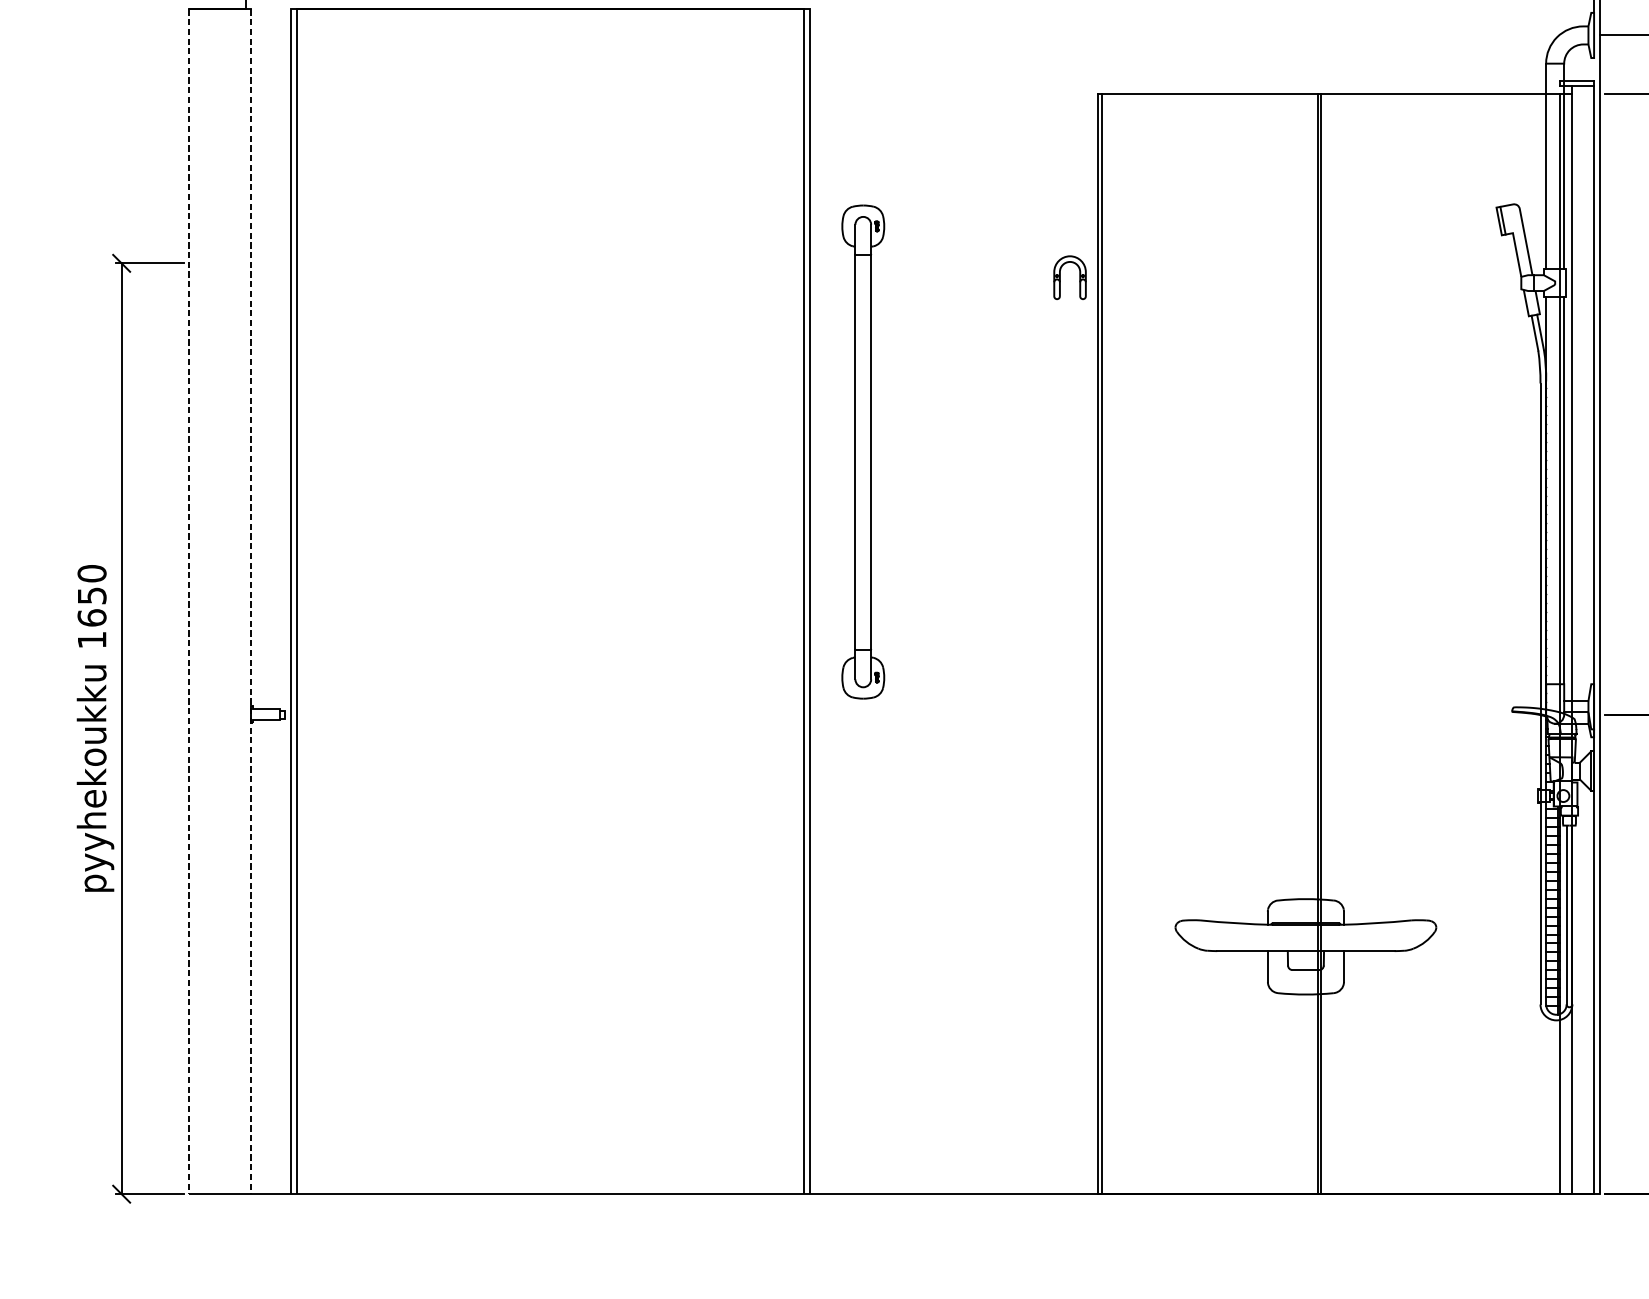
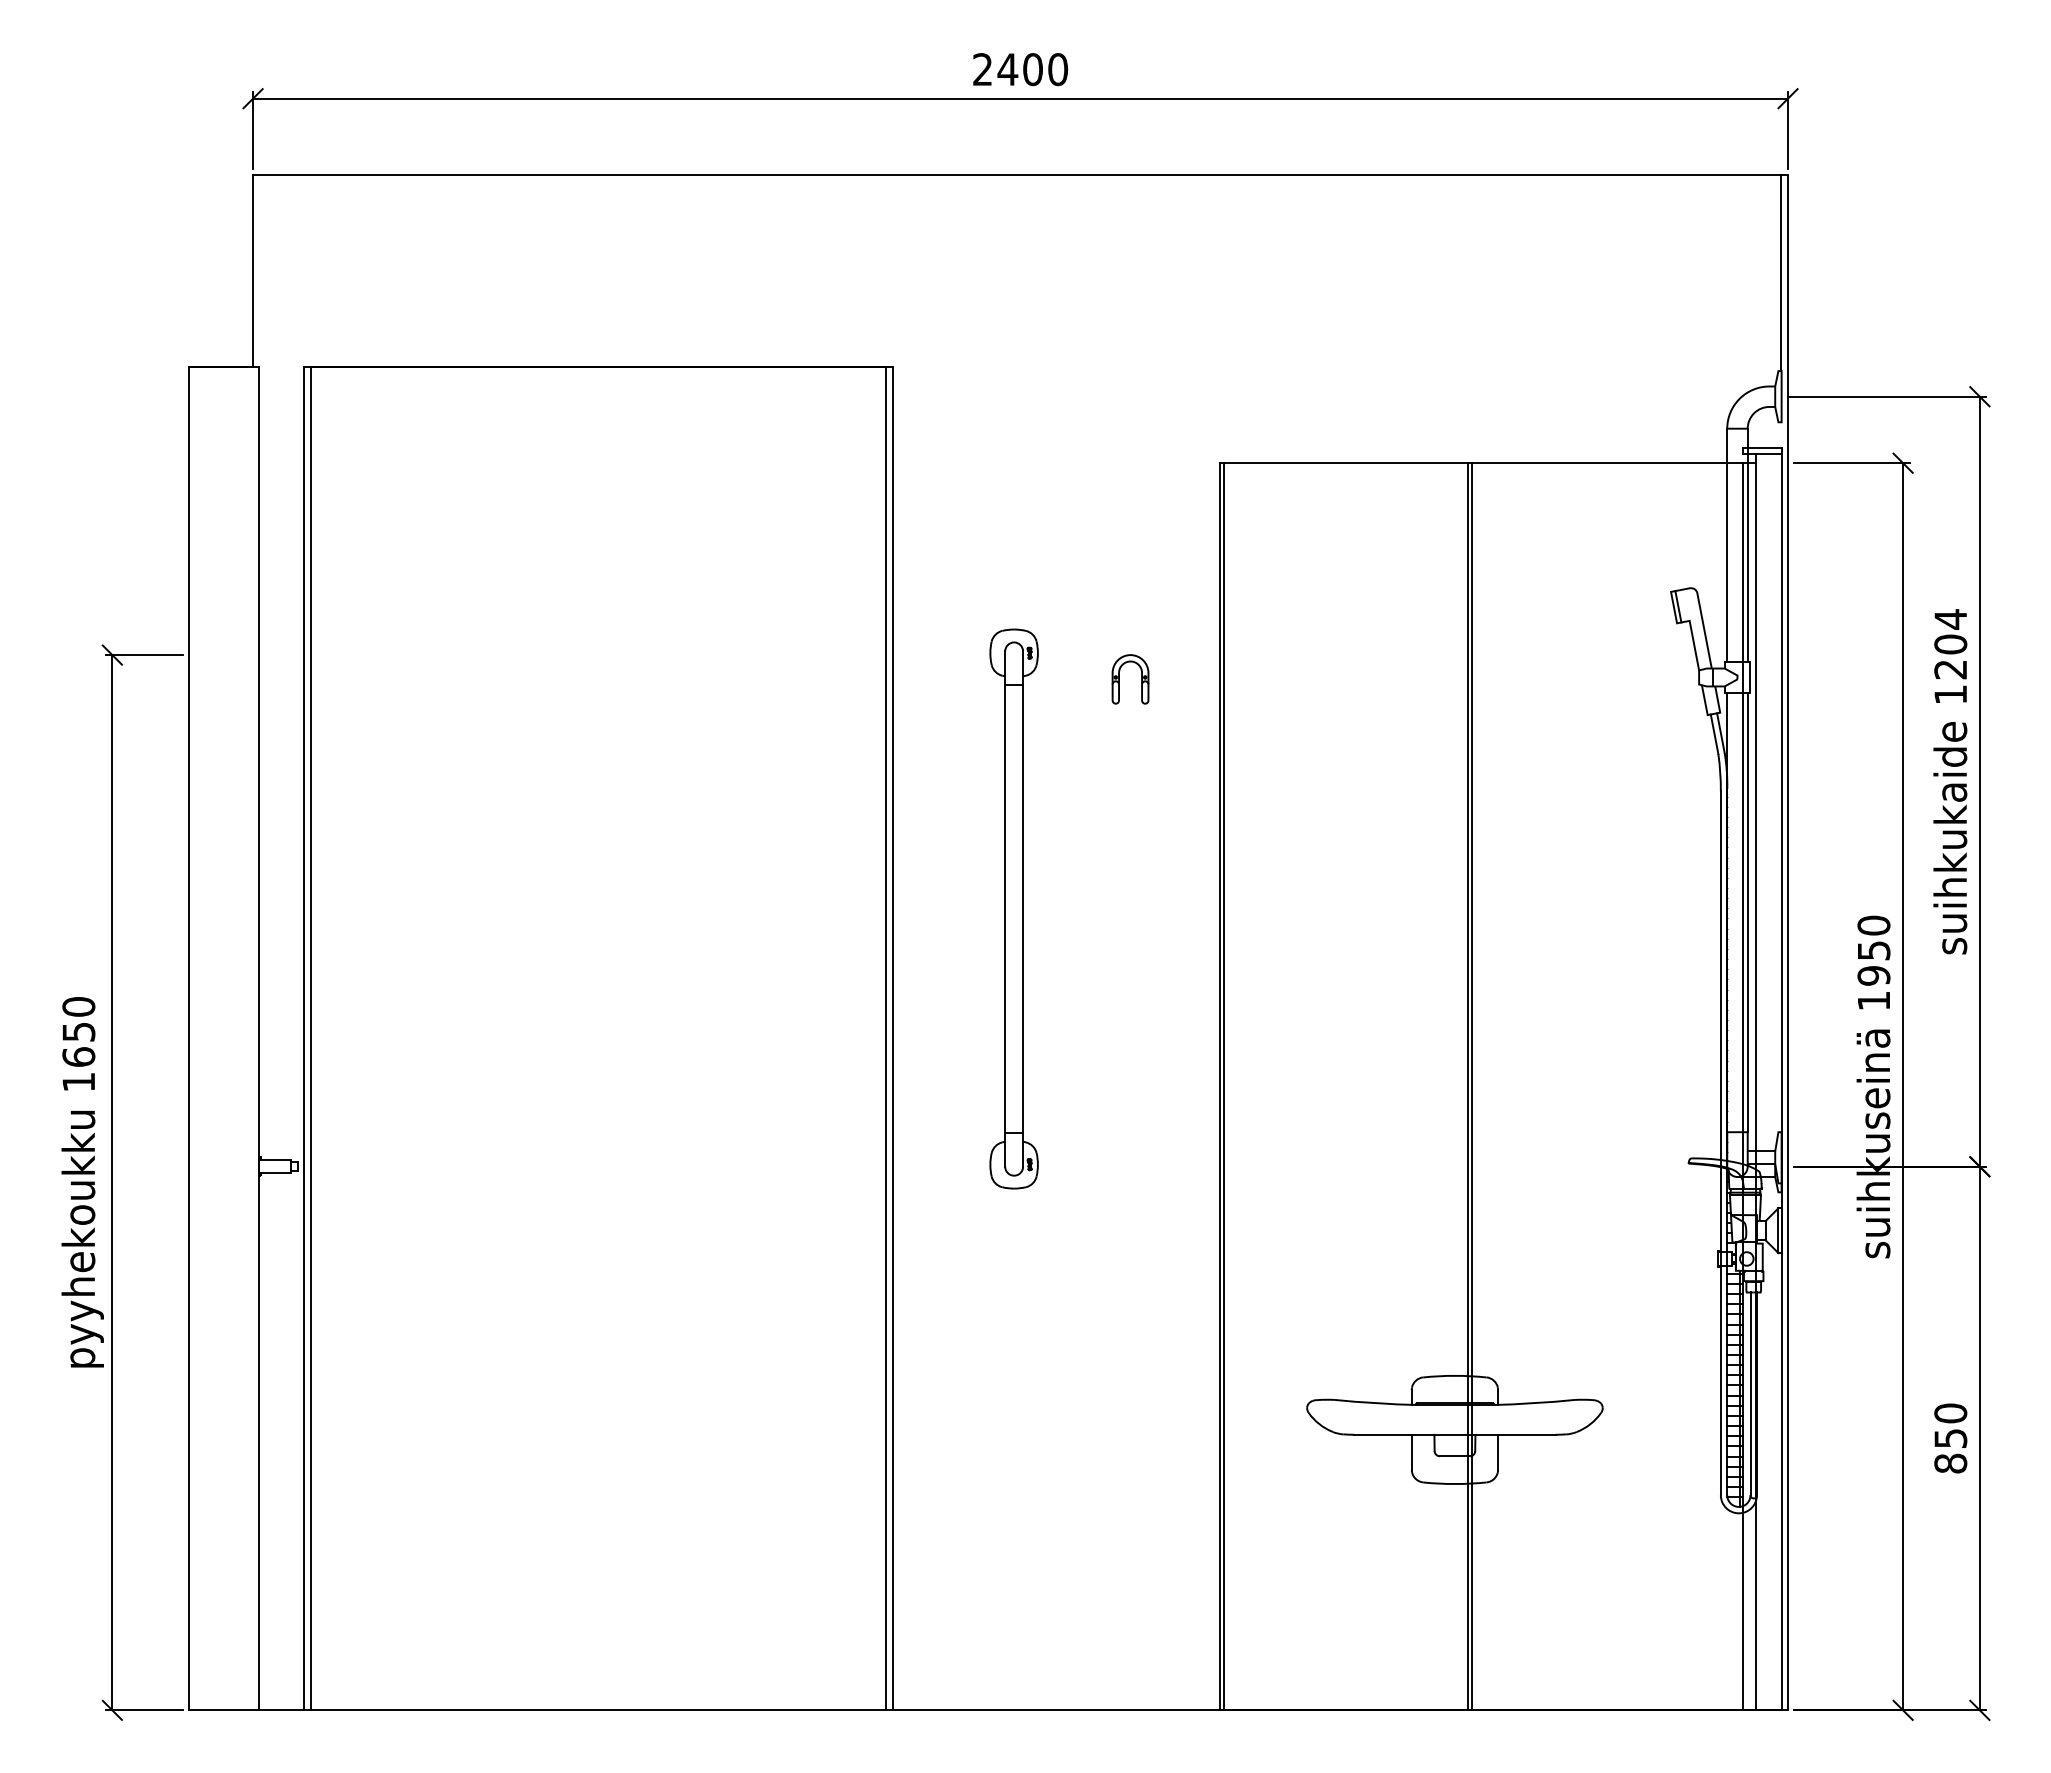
part: (1060, 277) -> (1119, 679), moved
part: (862, 451) -> (1013, 908), moved
line: (189, 601) -> (189, 1038), dashed -> solid
line: (251, 601) -> (259, 1038), dashed -> solid

